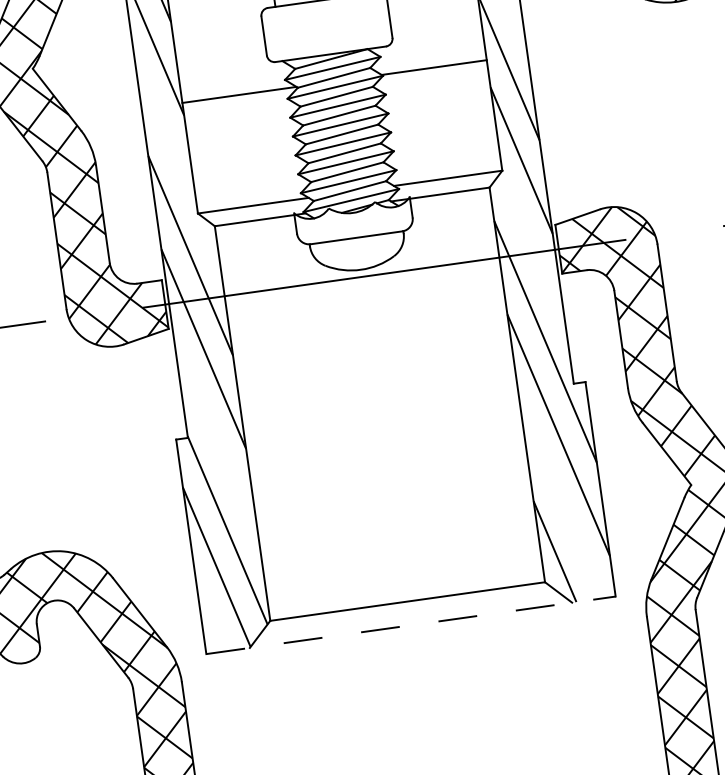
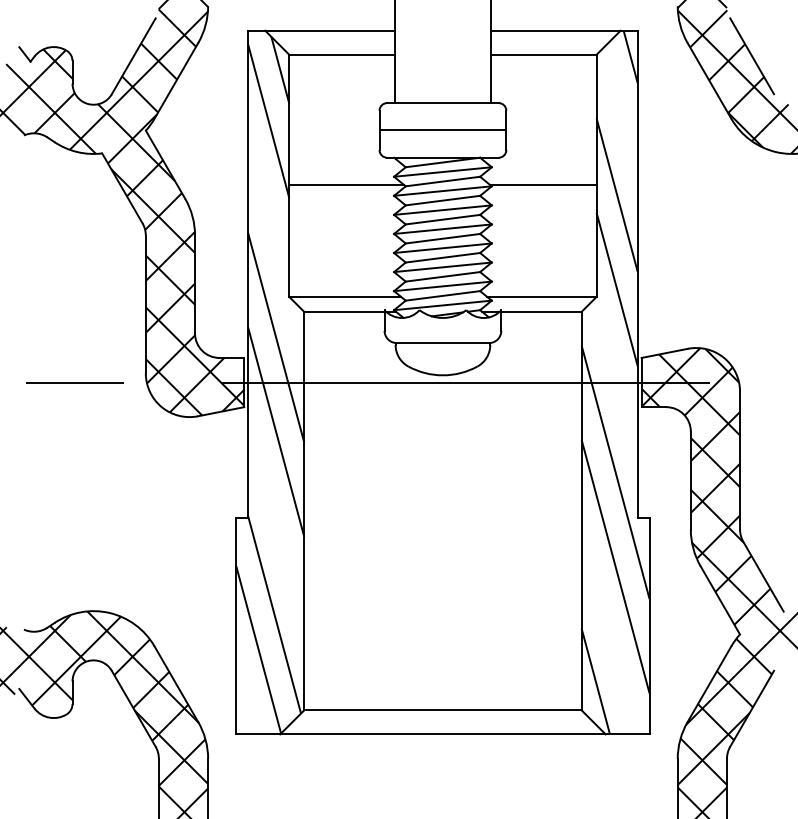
line: (326, 27) -> (442, 130), added
line: (410, 625) -> (442, 734), dashed -> solid

